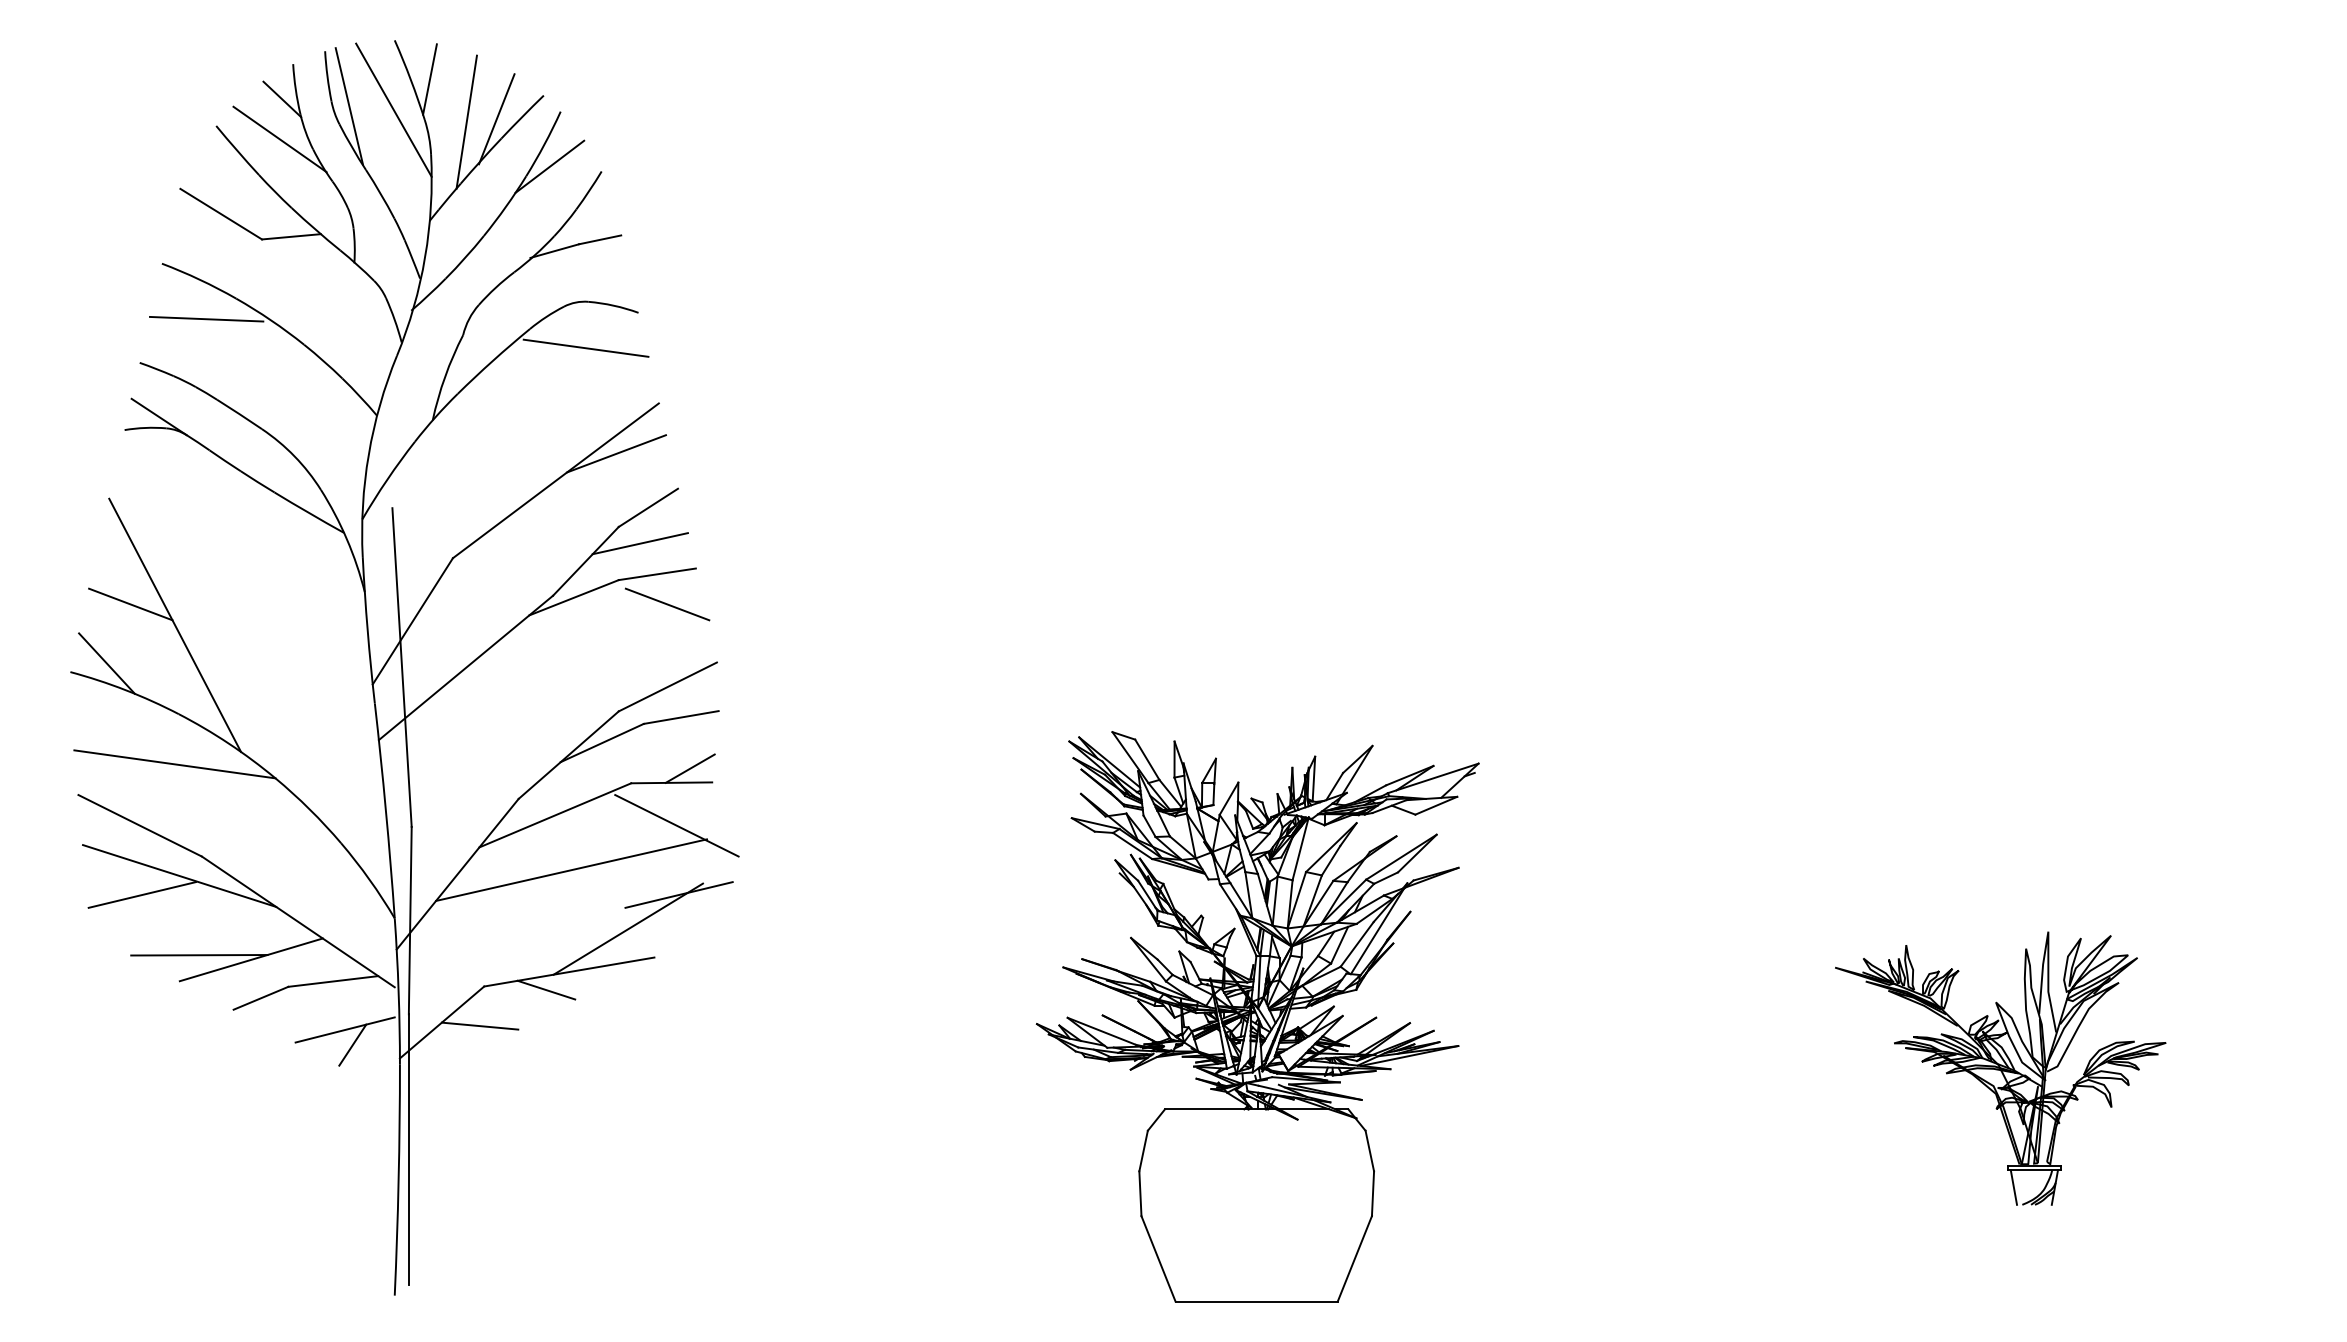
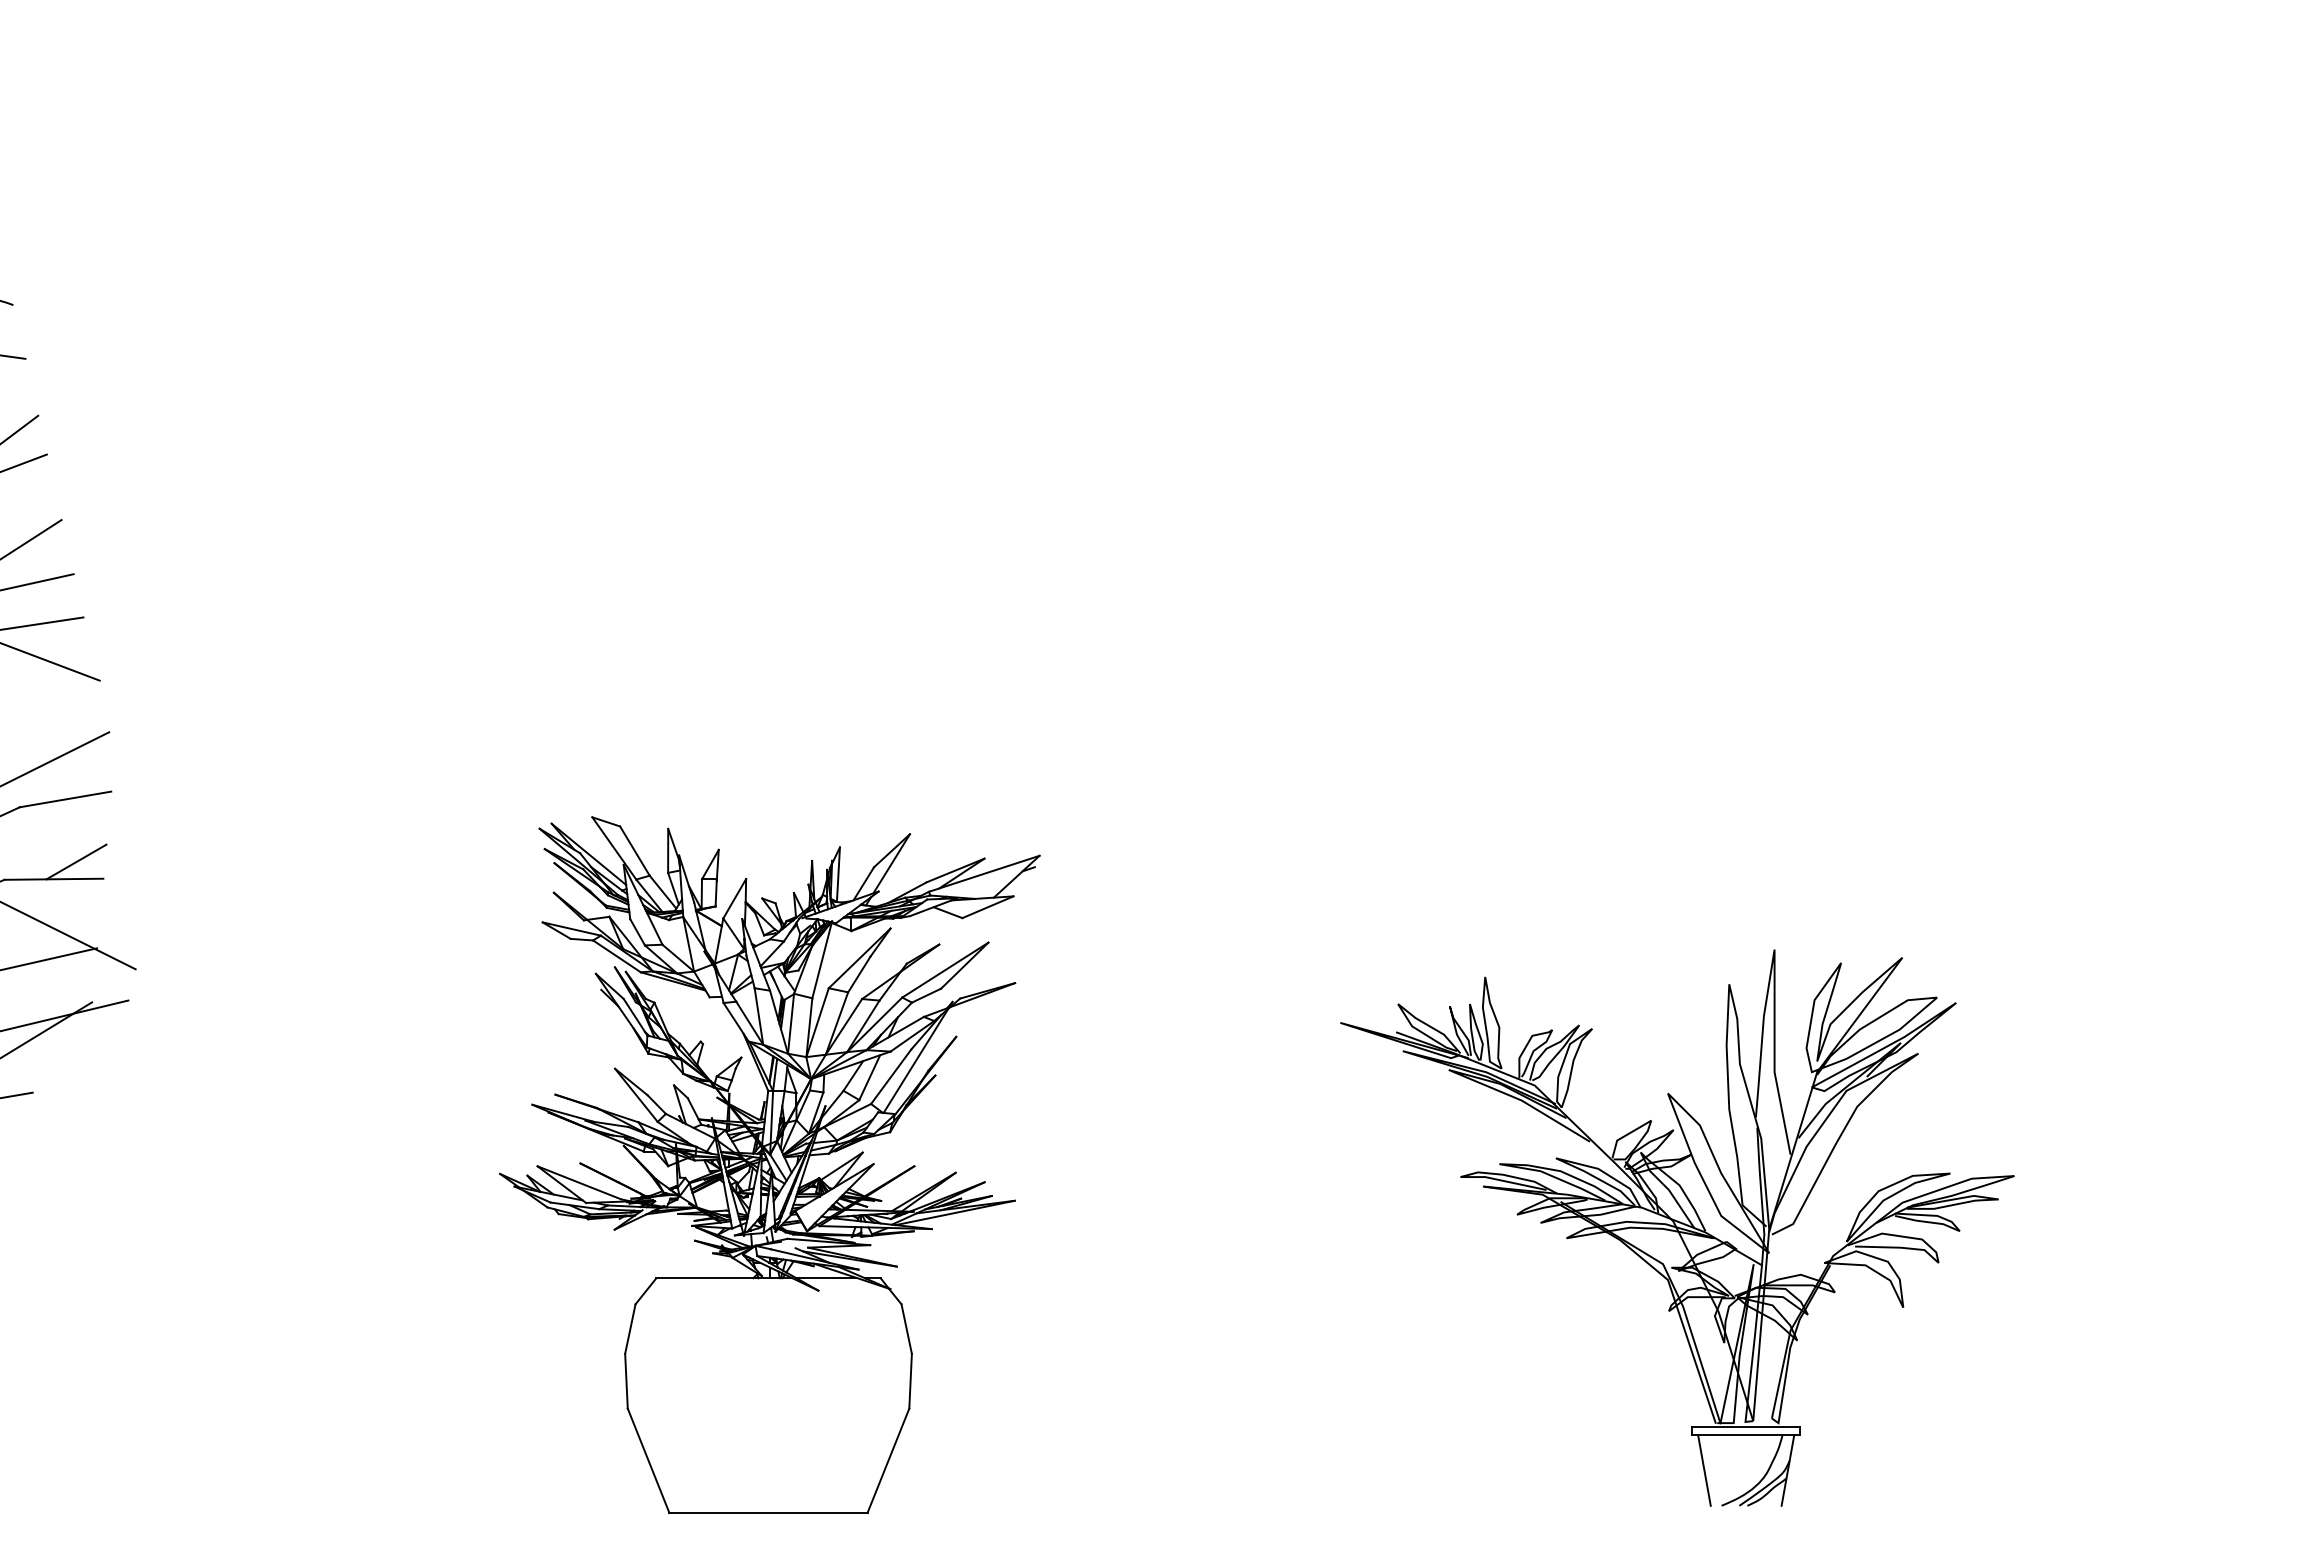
part: (2000, 1068) -> (1677, 1228), size x1.67

